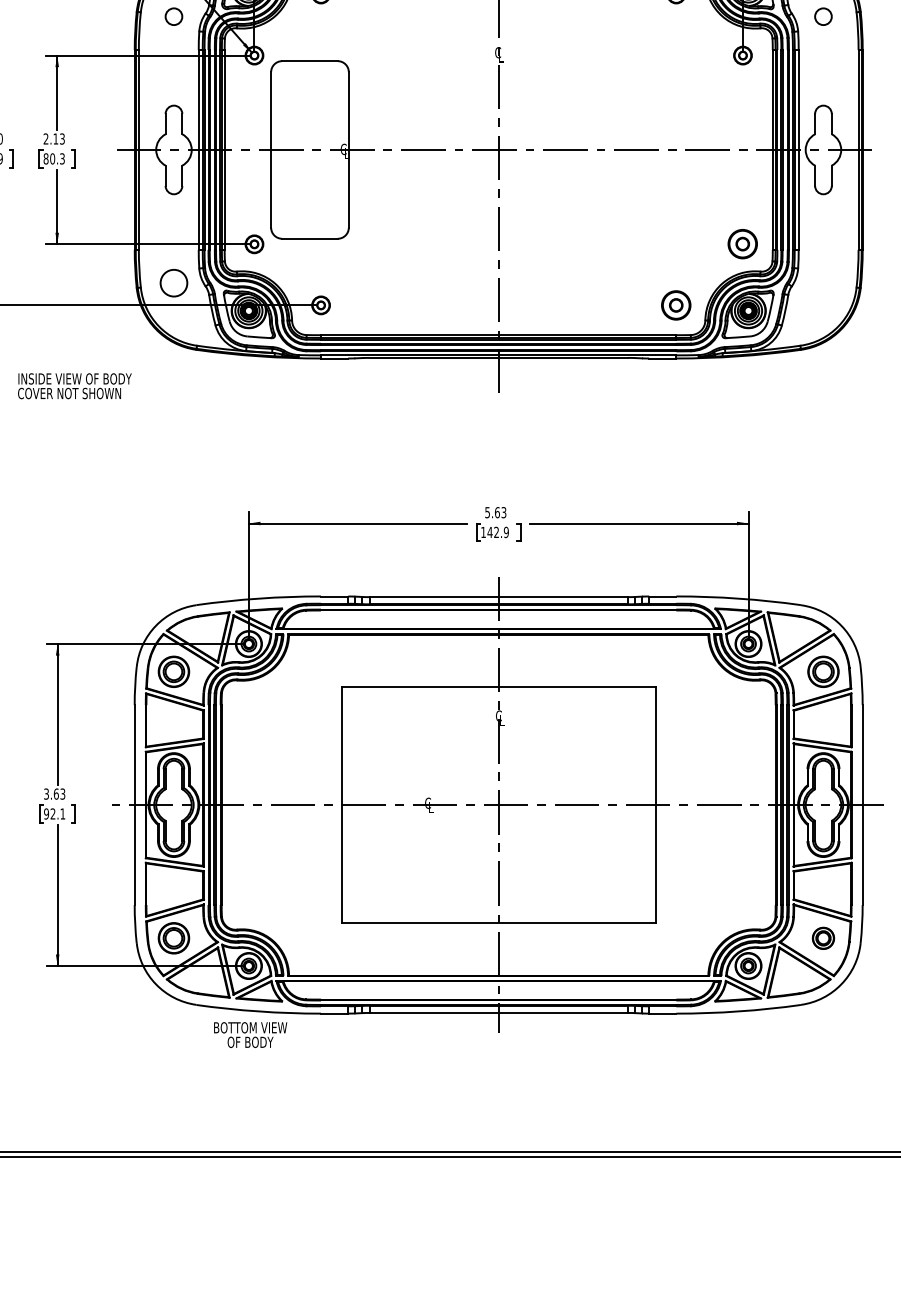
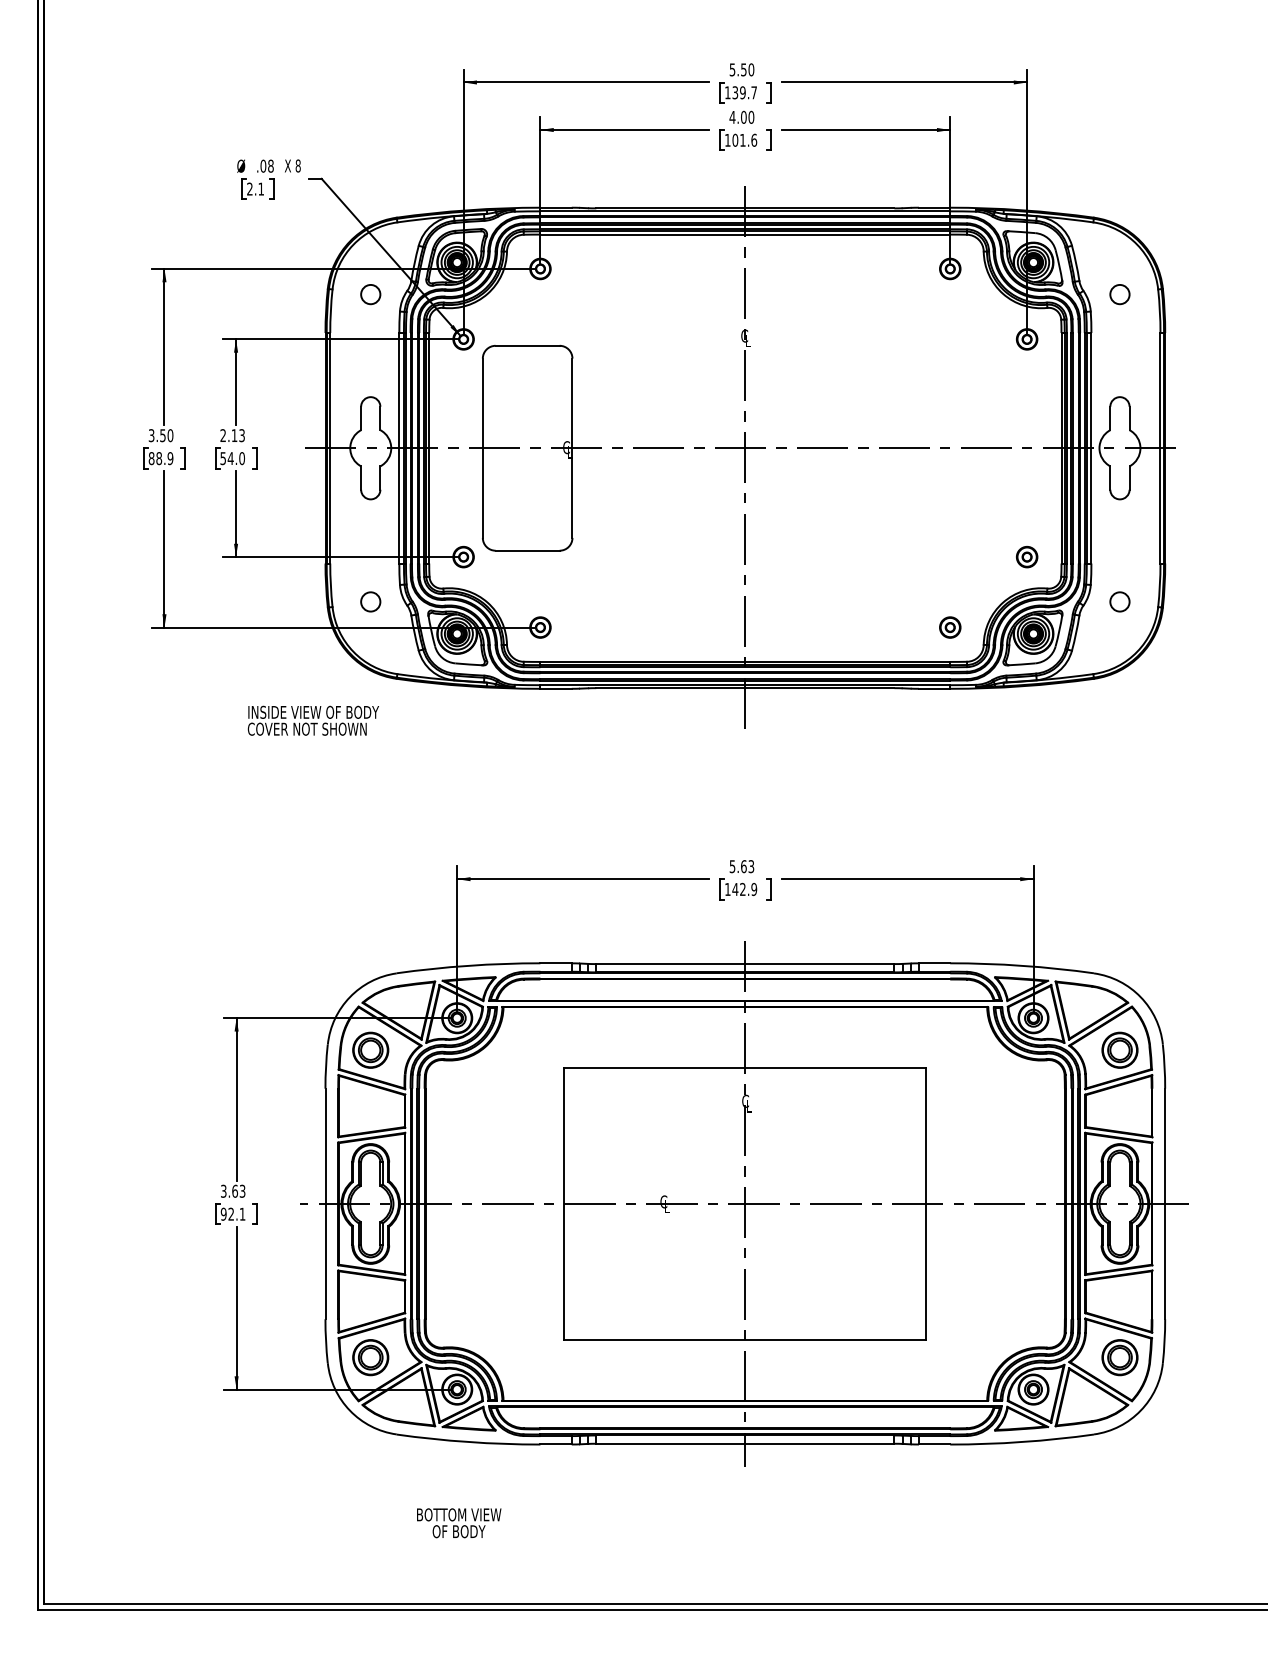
text: (54, 158) -> (232, 458), 80.3 -> 54.0
part: (743, 244) -> (1027, 557), size x0.62
circle: (173, 282) -> (370, 601), size x0.62
circle: (823, 282) -> (1119, 601), added
part: (676, 305) -> (950, 627), size x0.62
text: (74, 385) -> (312, 720), moved
part: (823, 938) -> (1119, 1357), size x1.43
text: (250, 1035) -> (459, 1523), moved

